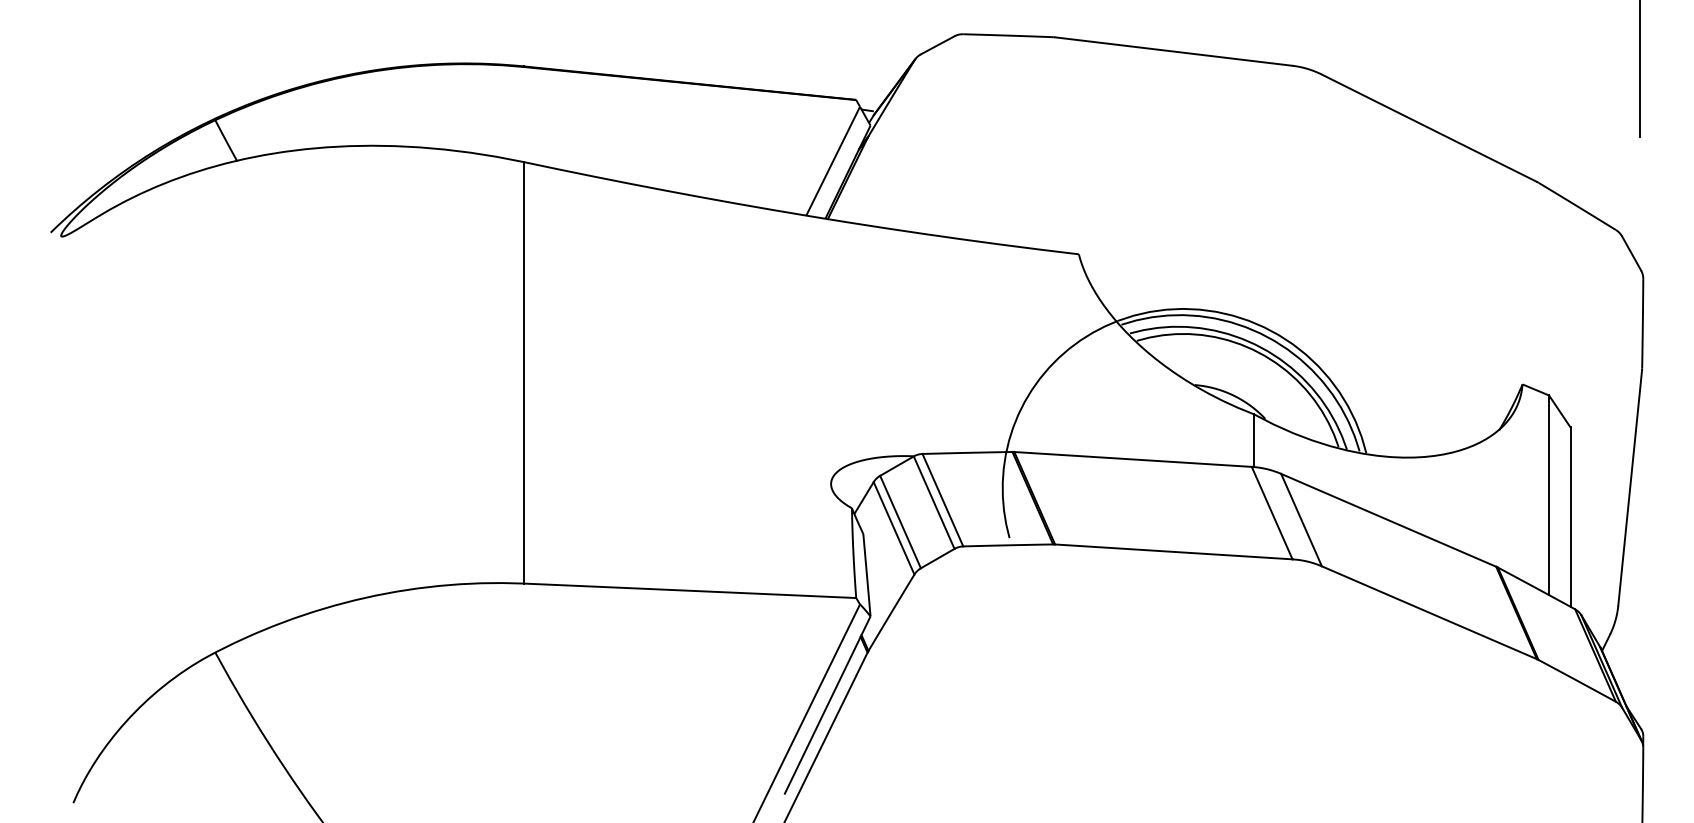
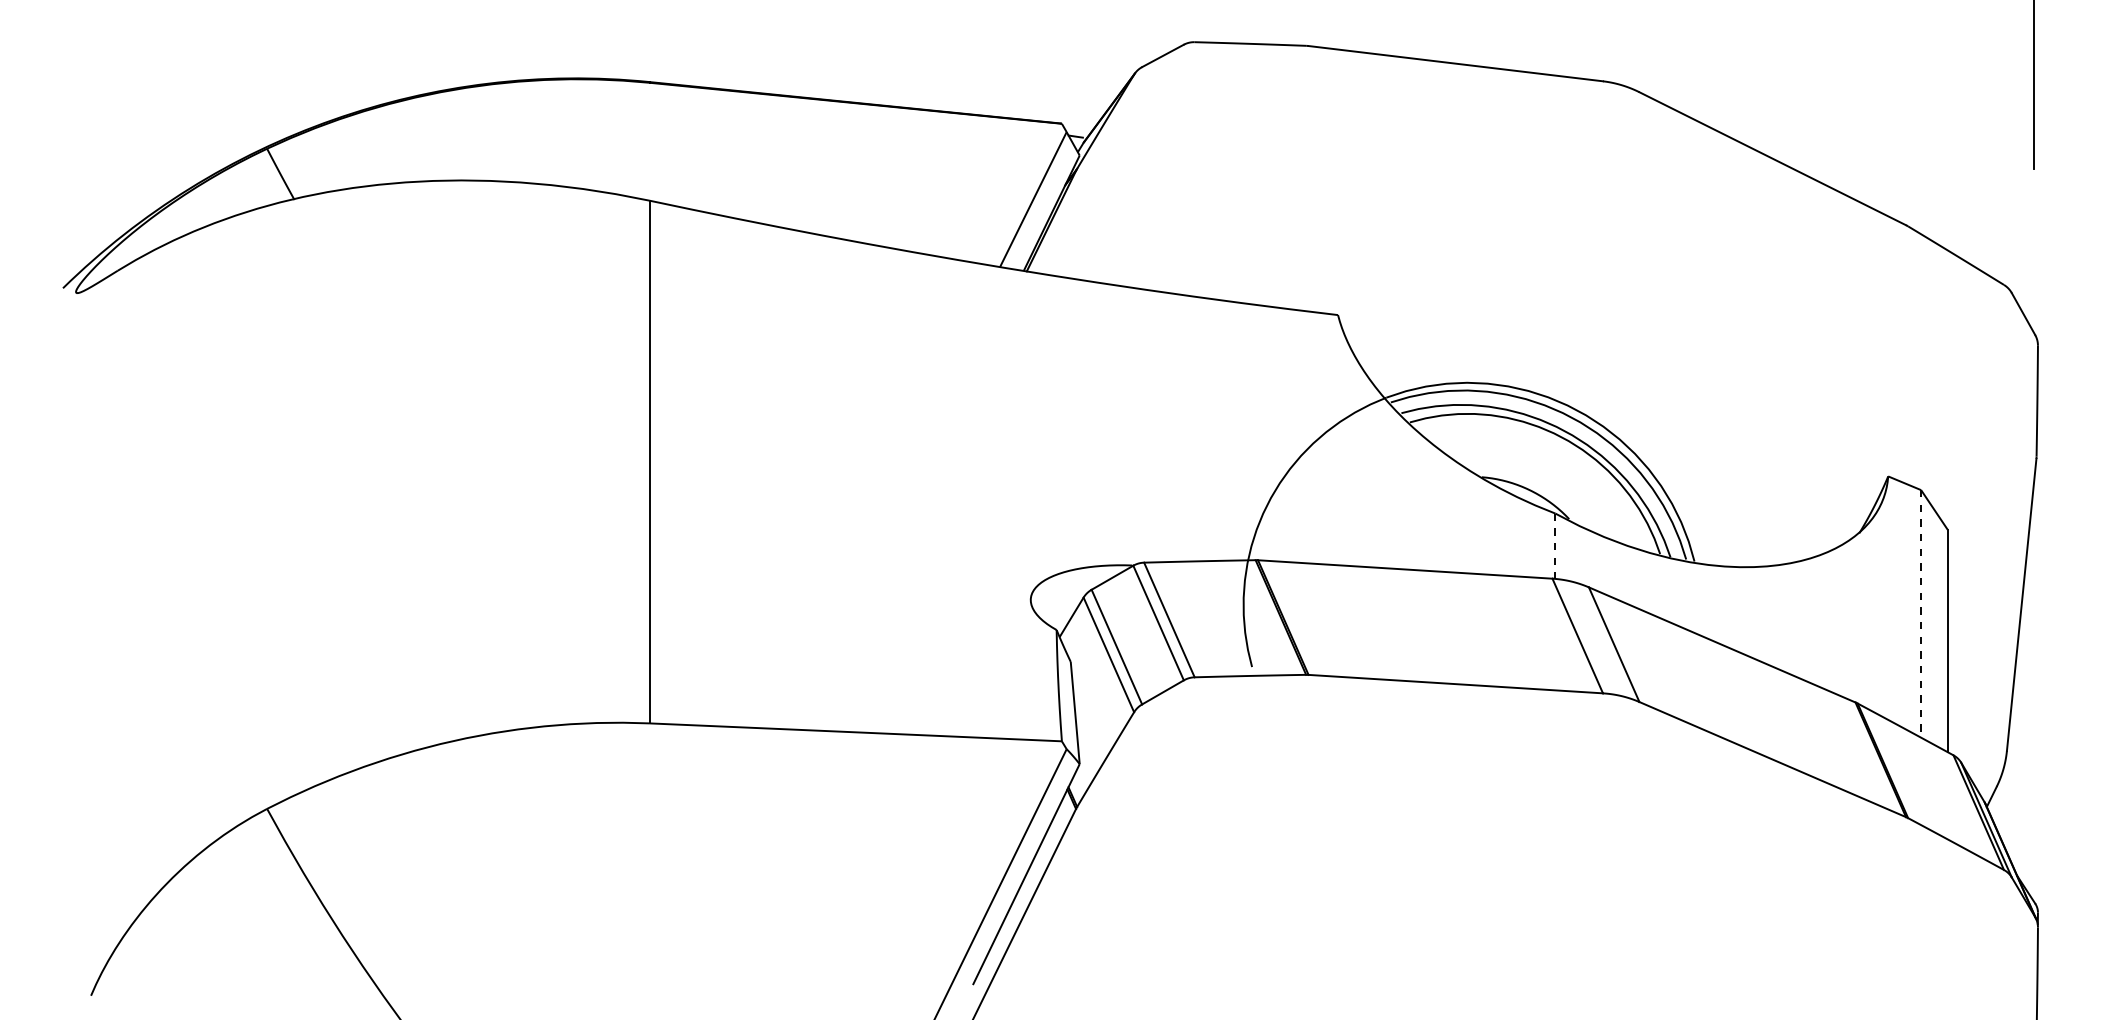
line: (1254, 440) -> (1555, 546), solid -> dashed
line: (1549, 494) -> (1921, 613), solid -> dashed

